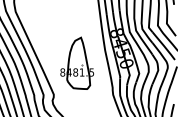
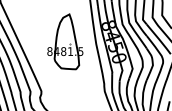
part: (76, 62) -> (64, 40), moved

